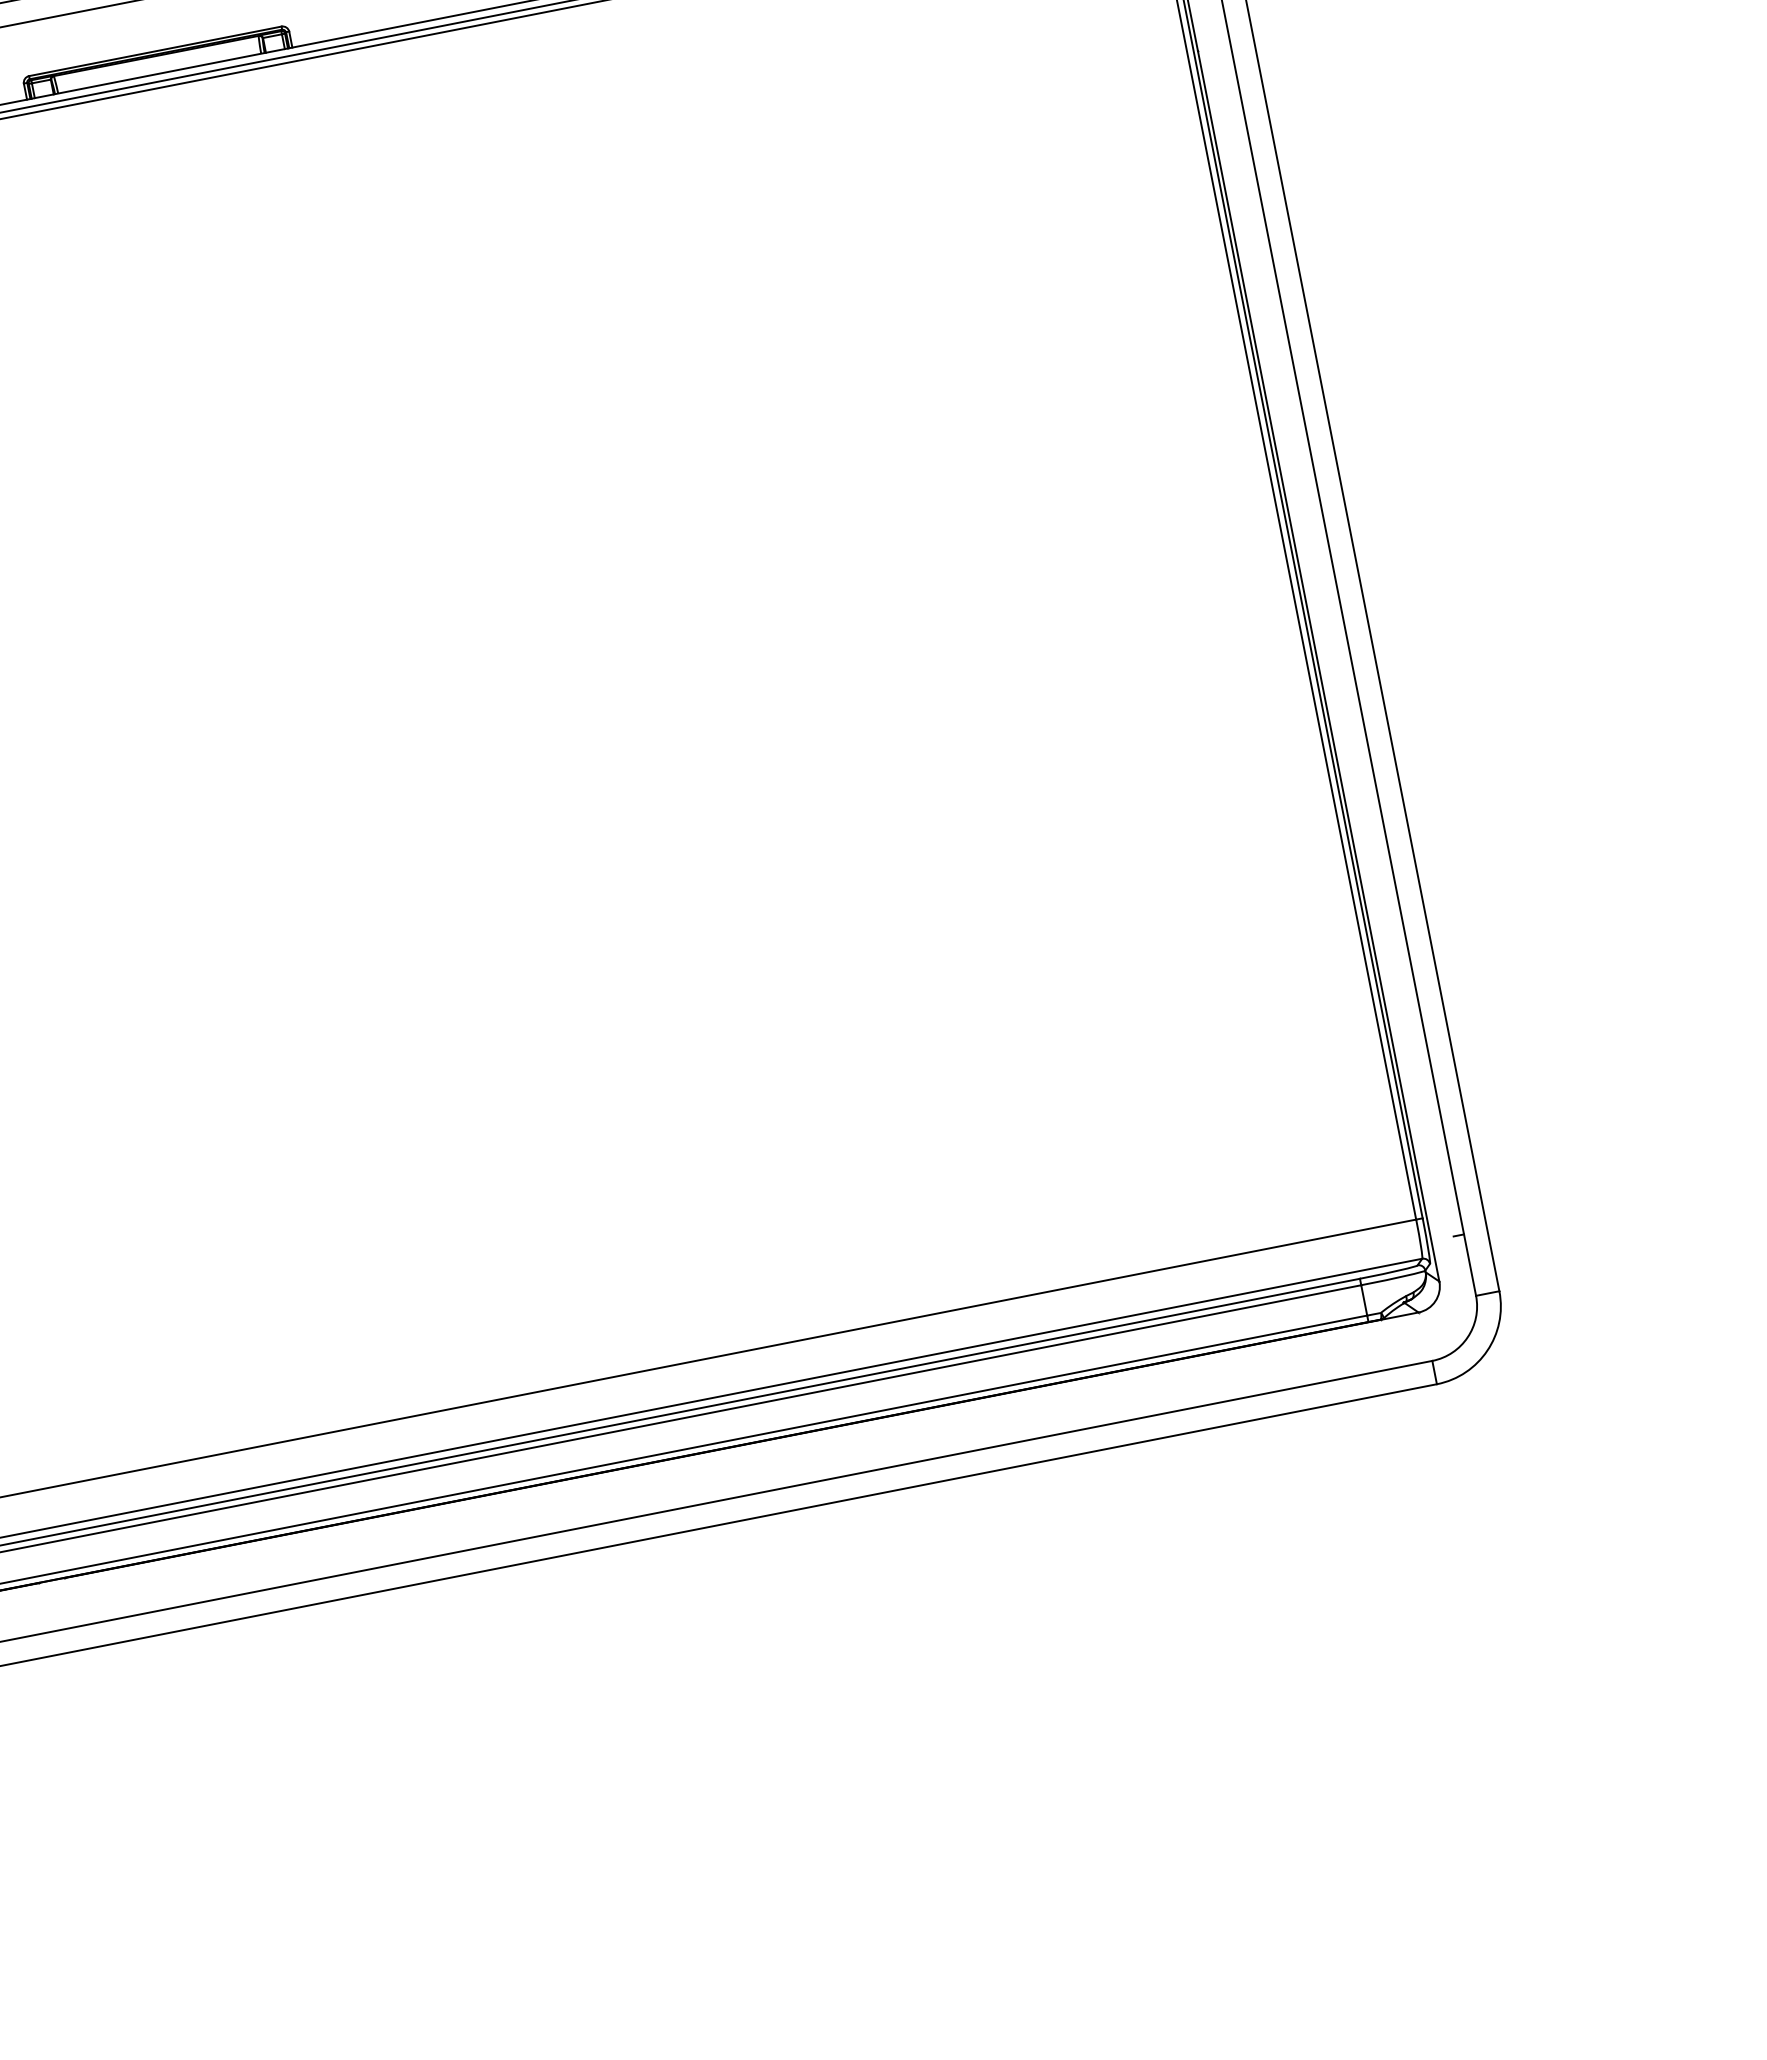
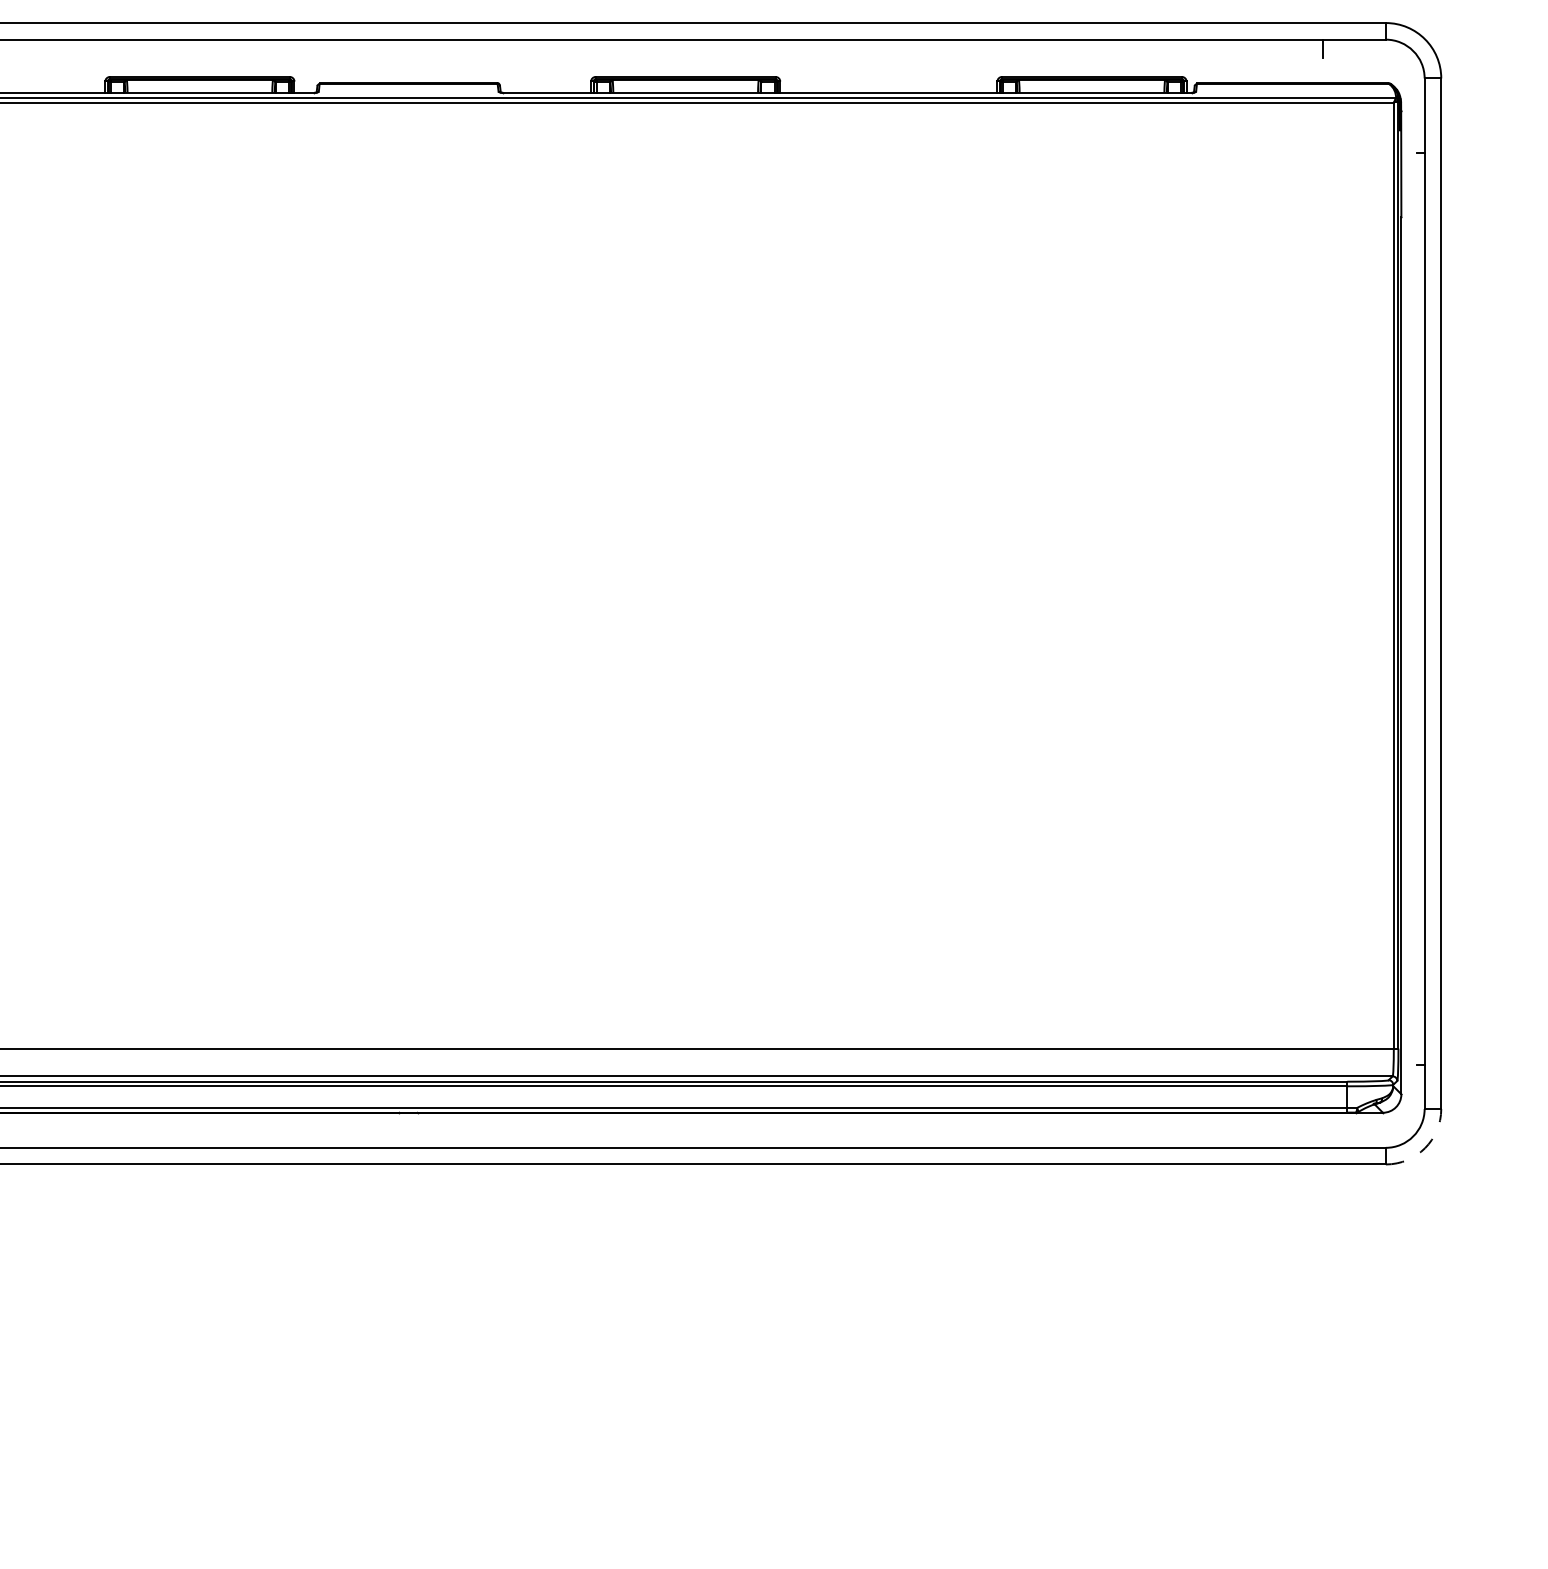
arc: (1488, 1350) -> (1425, 1148), solid -> dashed

